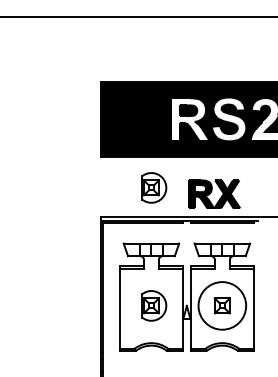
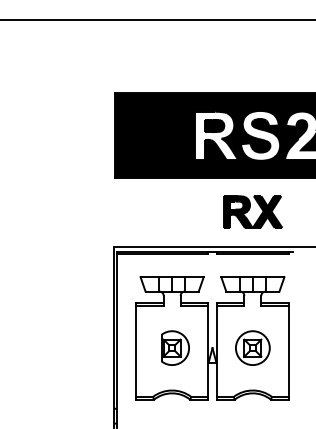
part: (154, 187) -> (175, 213), removed
part: (214, 193) -> (253, 211), moved
circle: (222, 305) -> (253, 347), size x0.62

